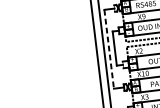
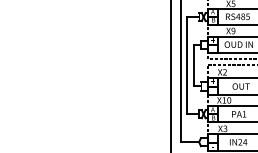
line: (109, 50) -> (186, 66), dashed -> solid

